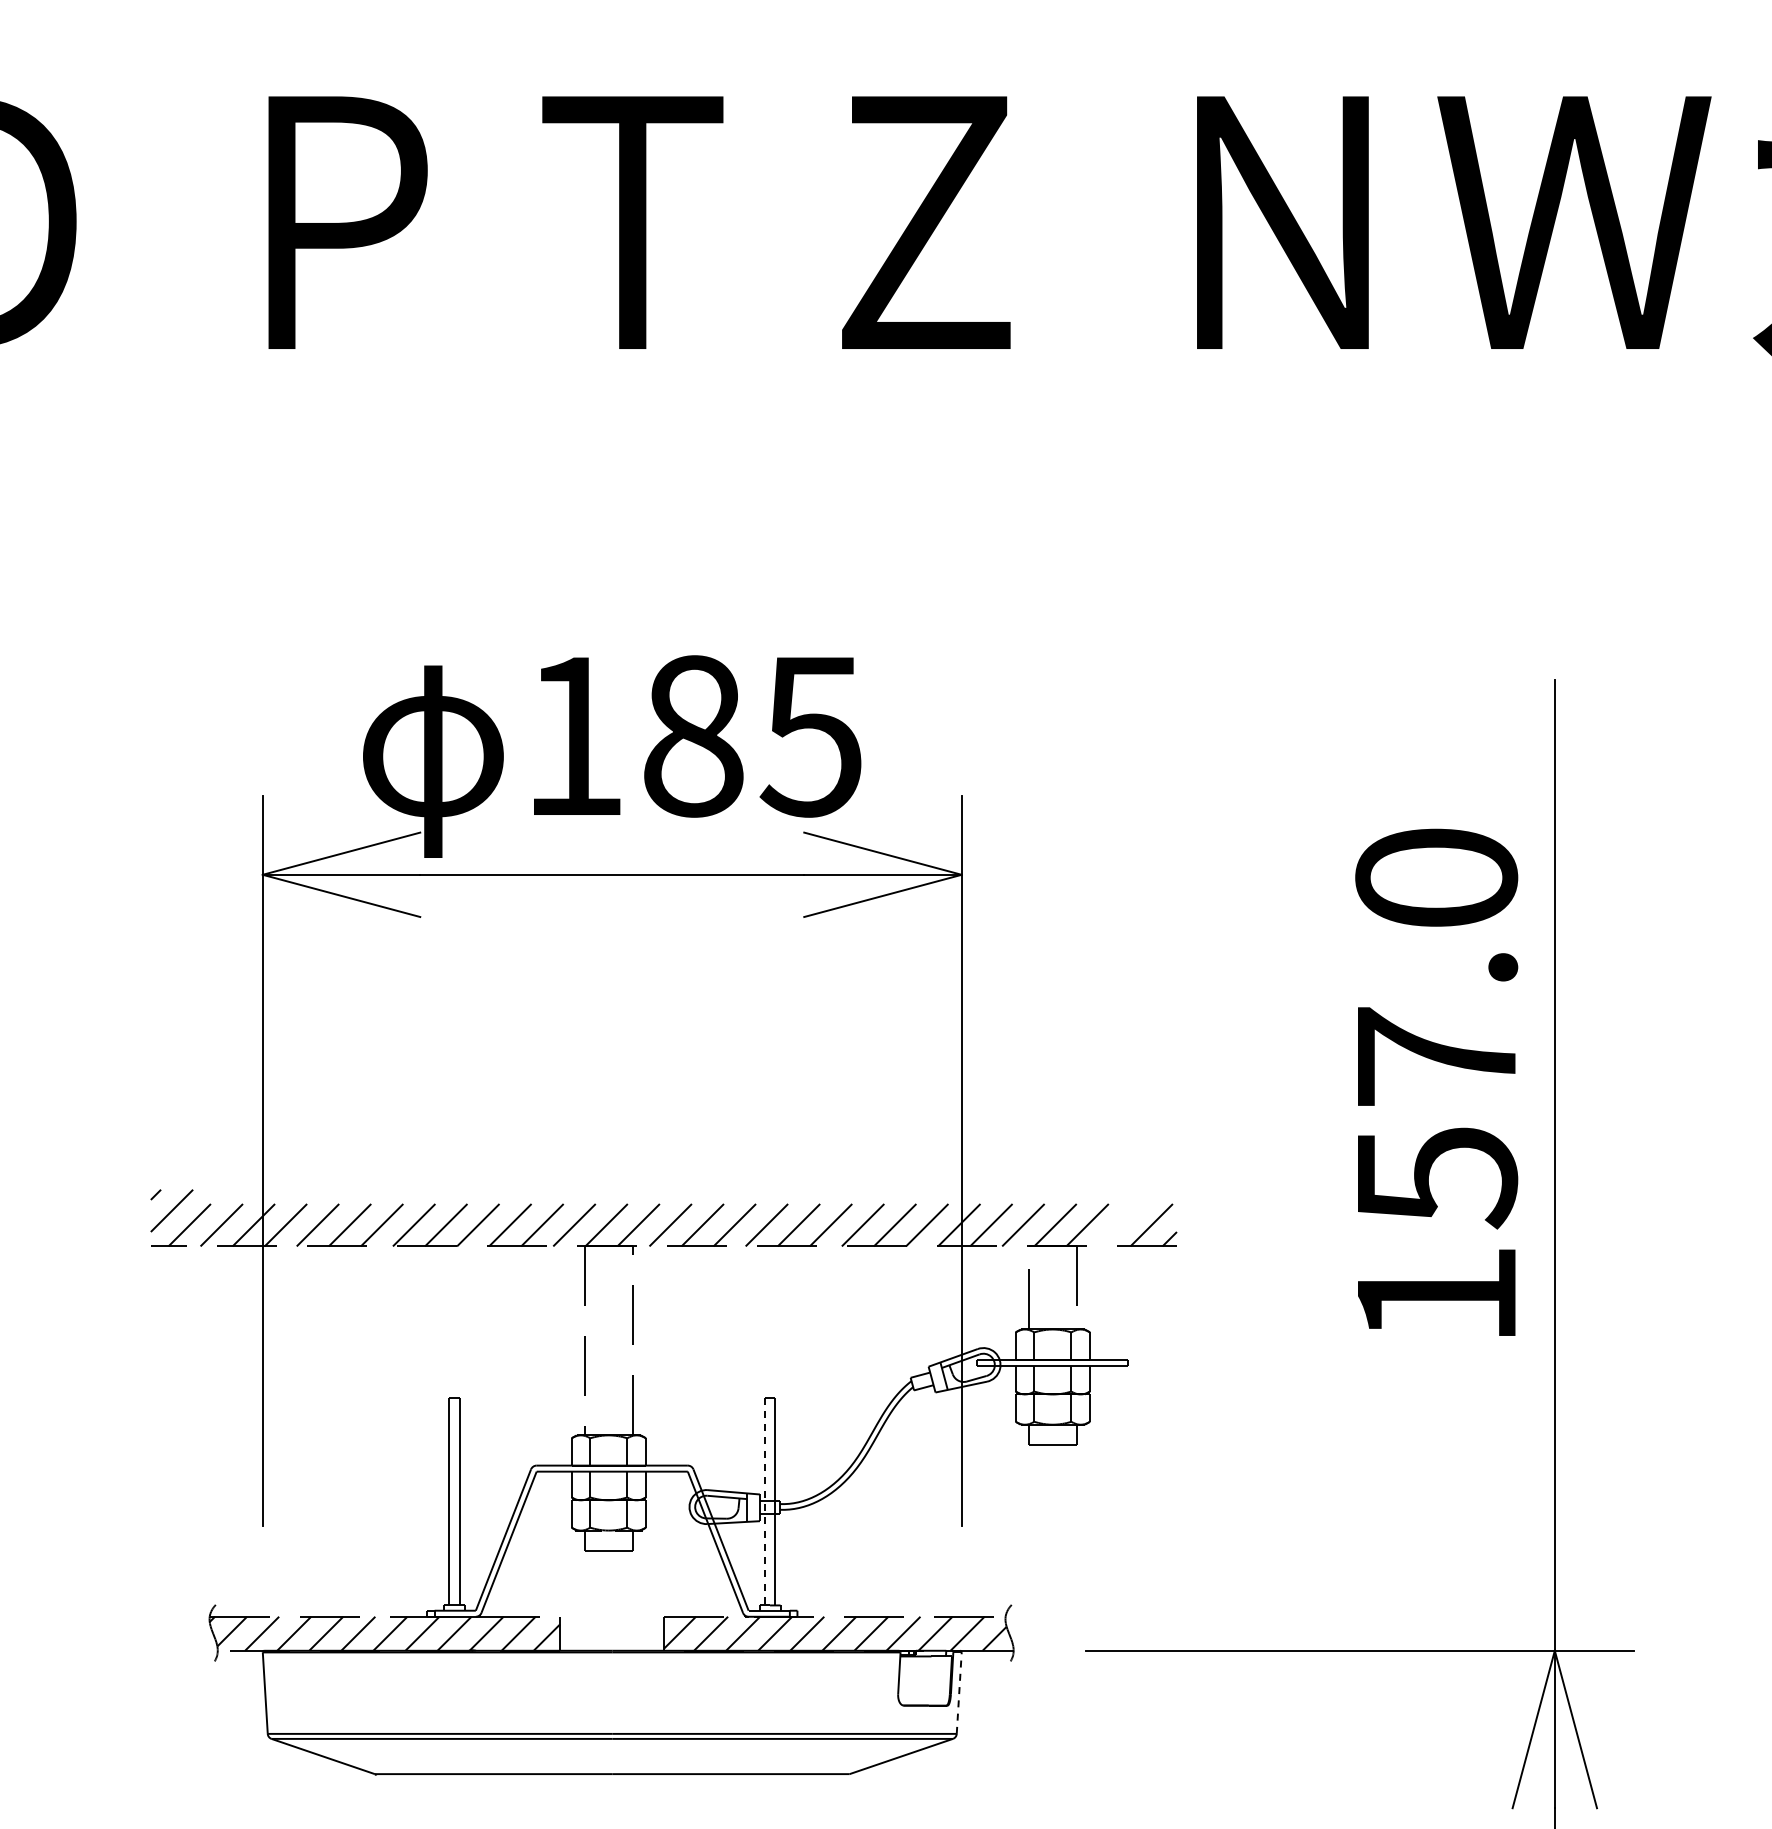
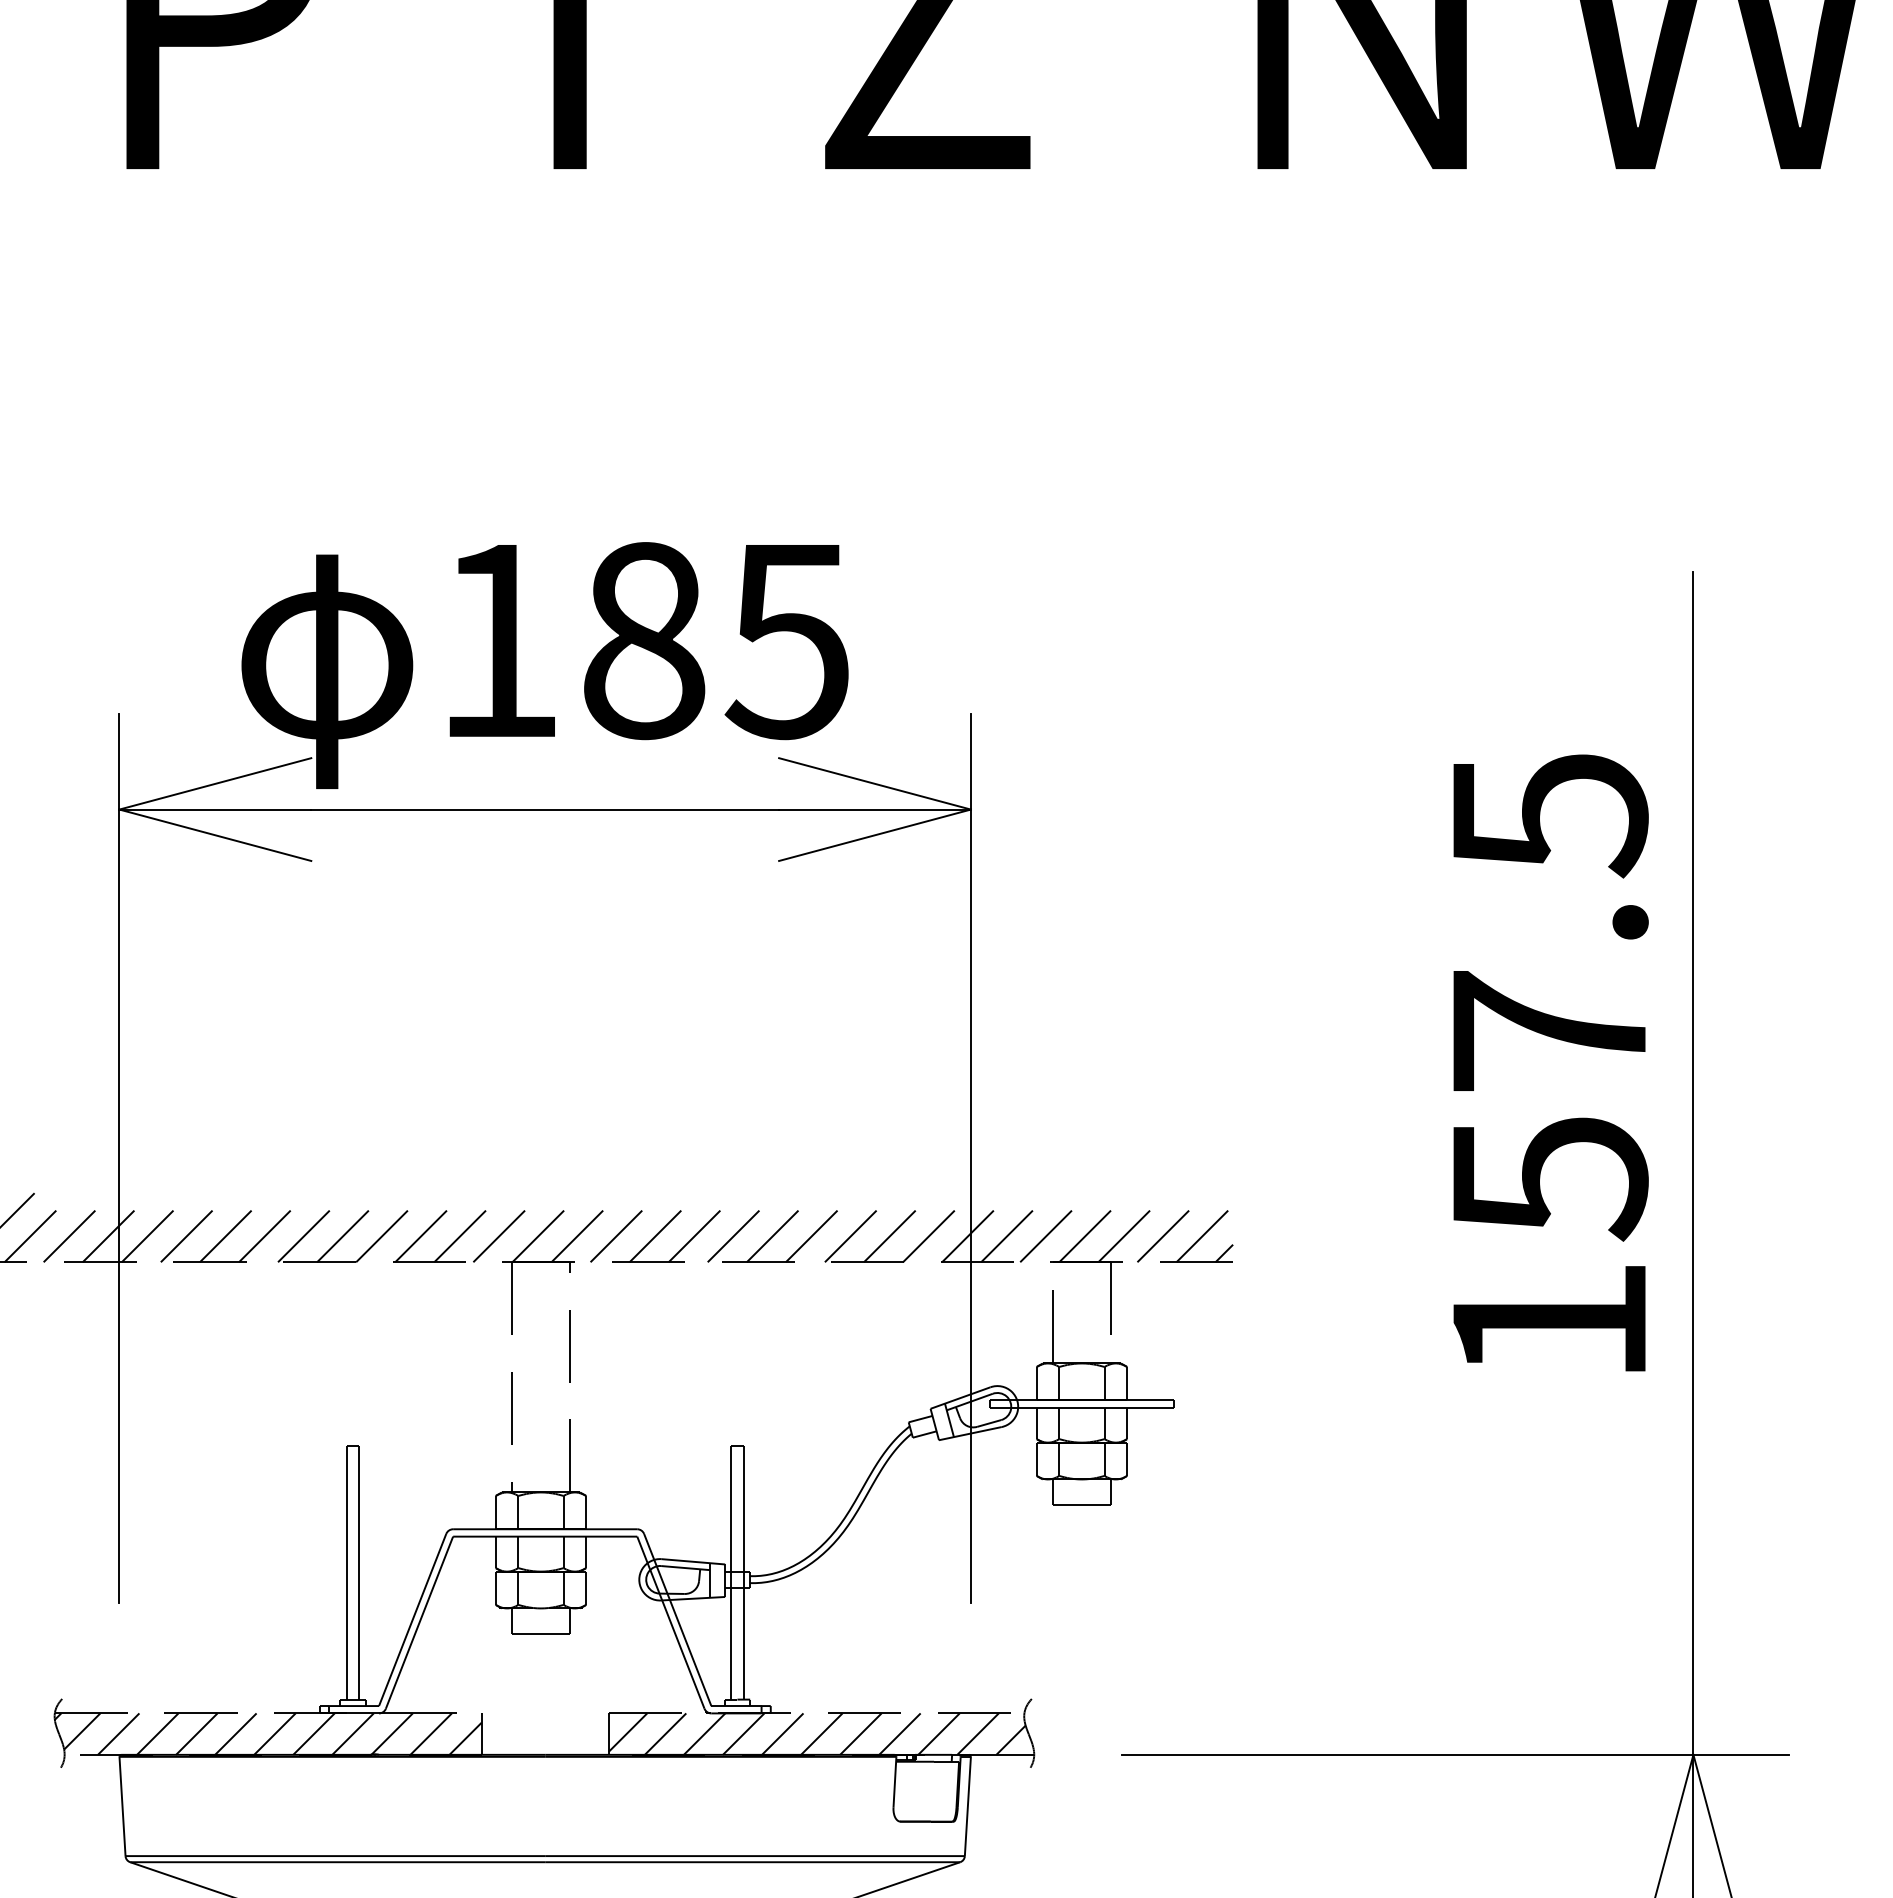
text: (1436, 879) -> (1549, 815), 157.0 -> 157.5
line: (1119, 1224) -> (1163, 1235), added
line: (764, 1501) -> (730, 1572), dashed -> solid
line: (959, 1693) -> (968, 1806), dashed -> solid

